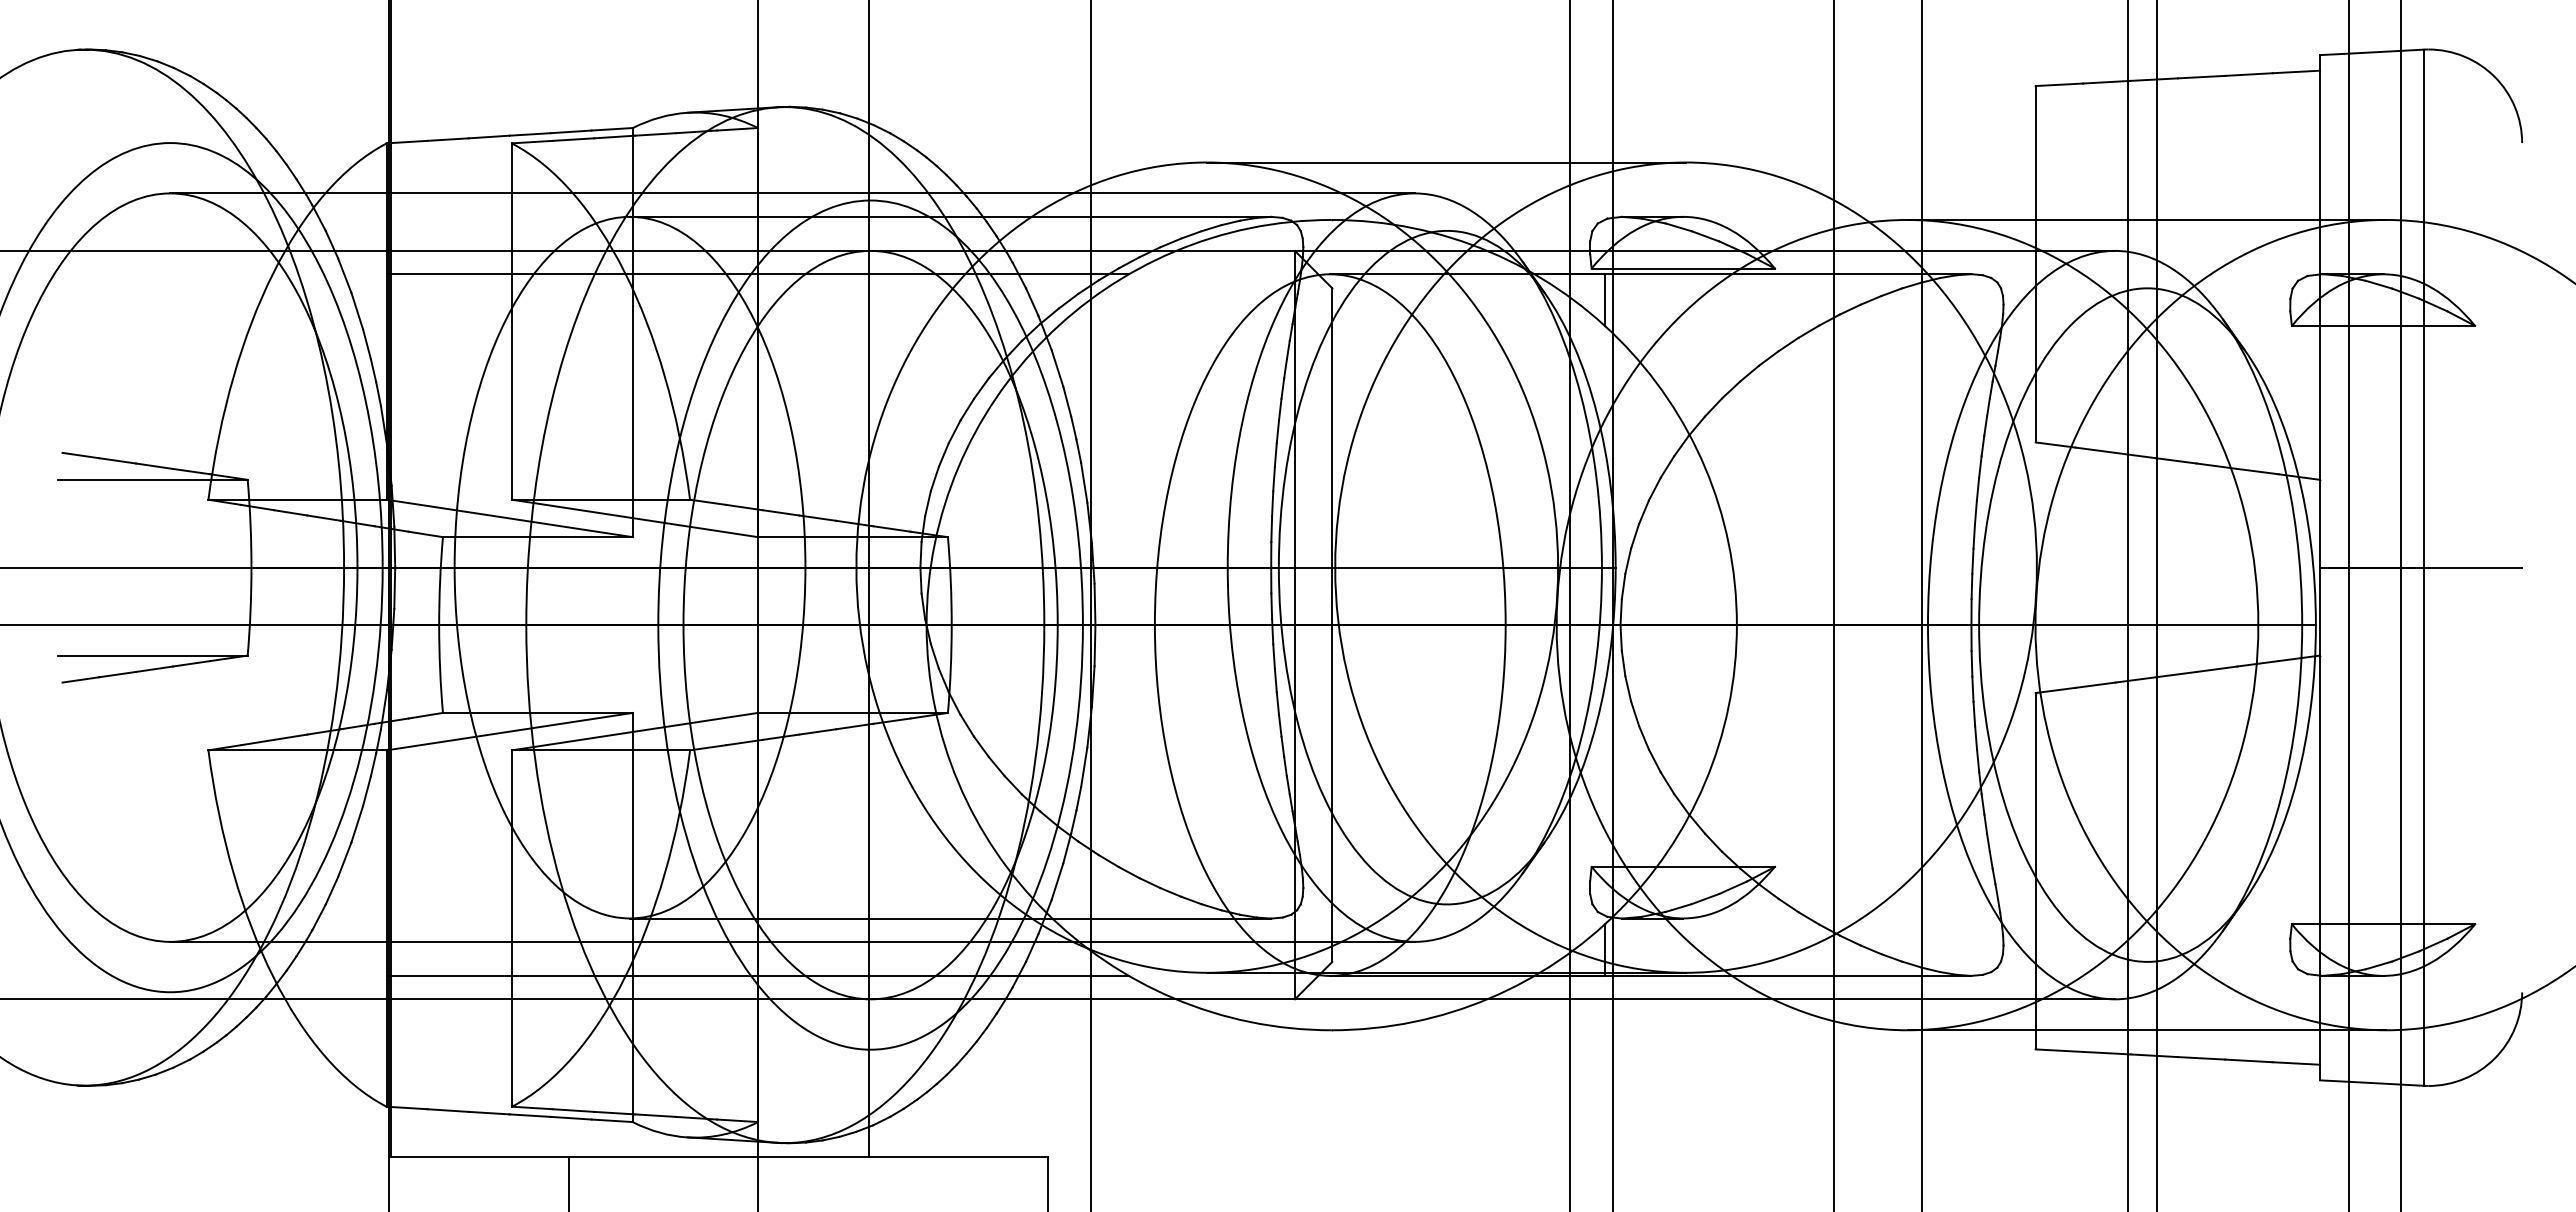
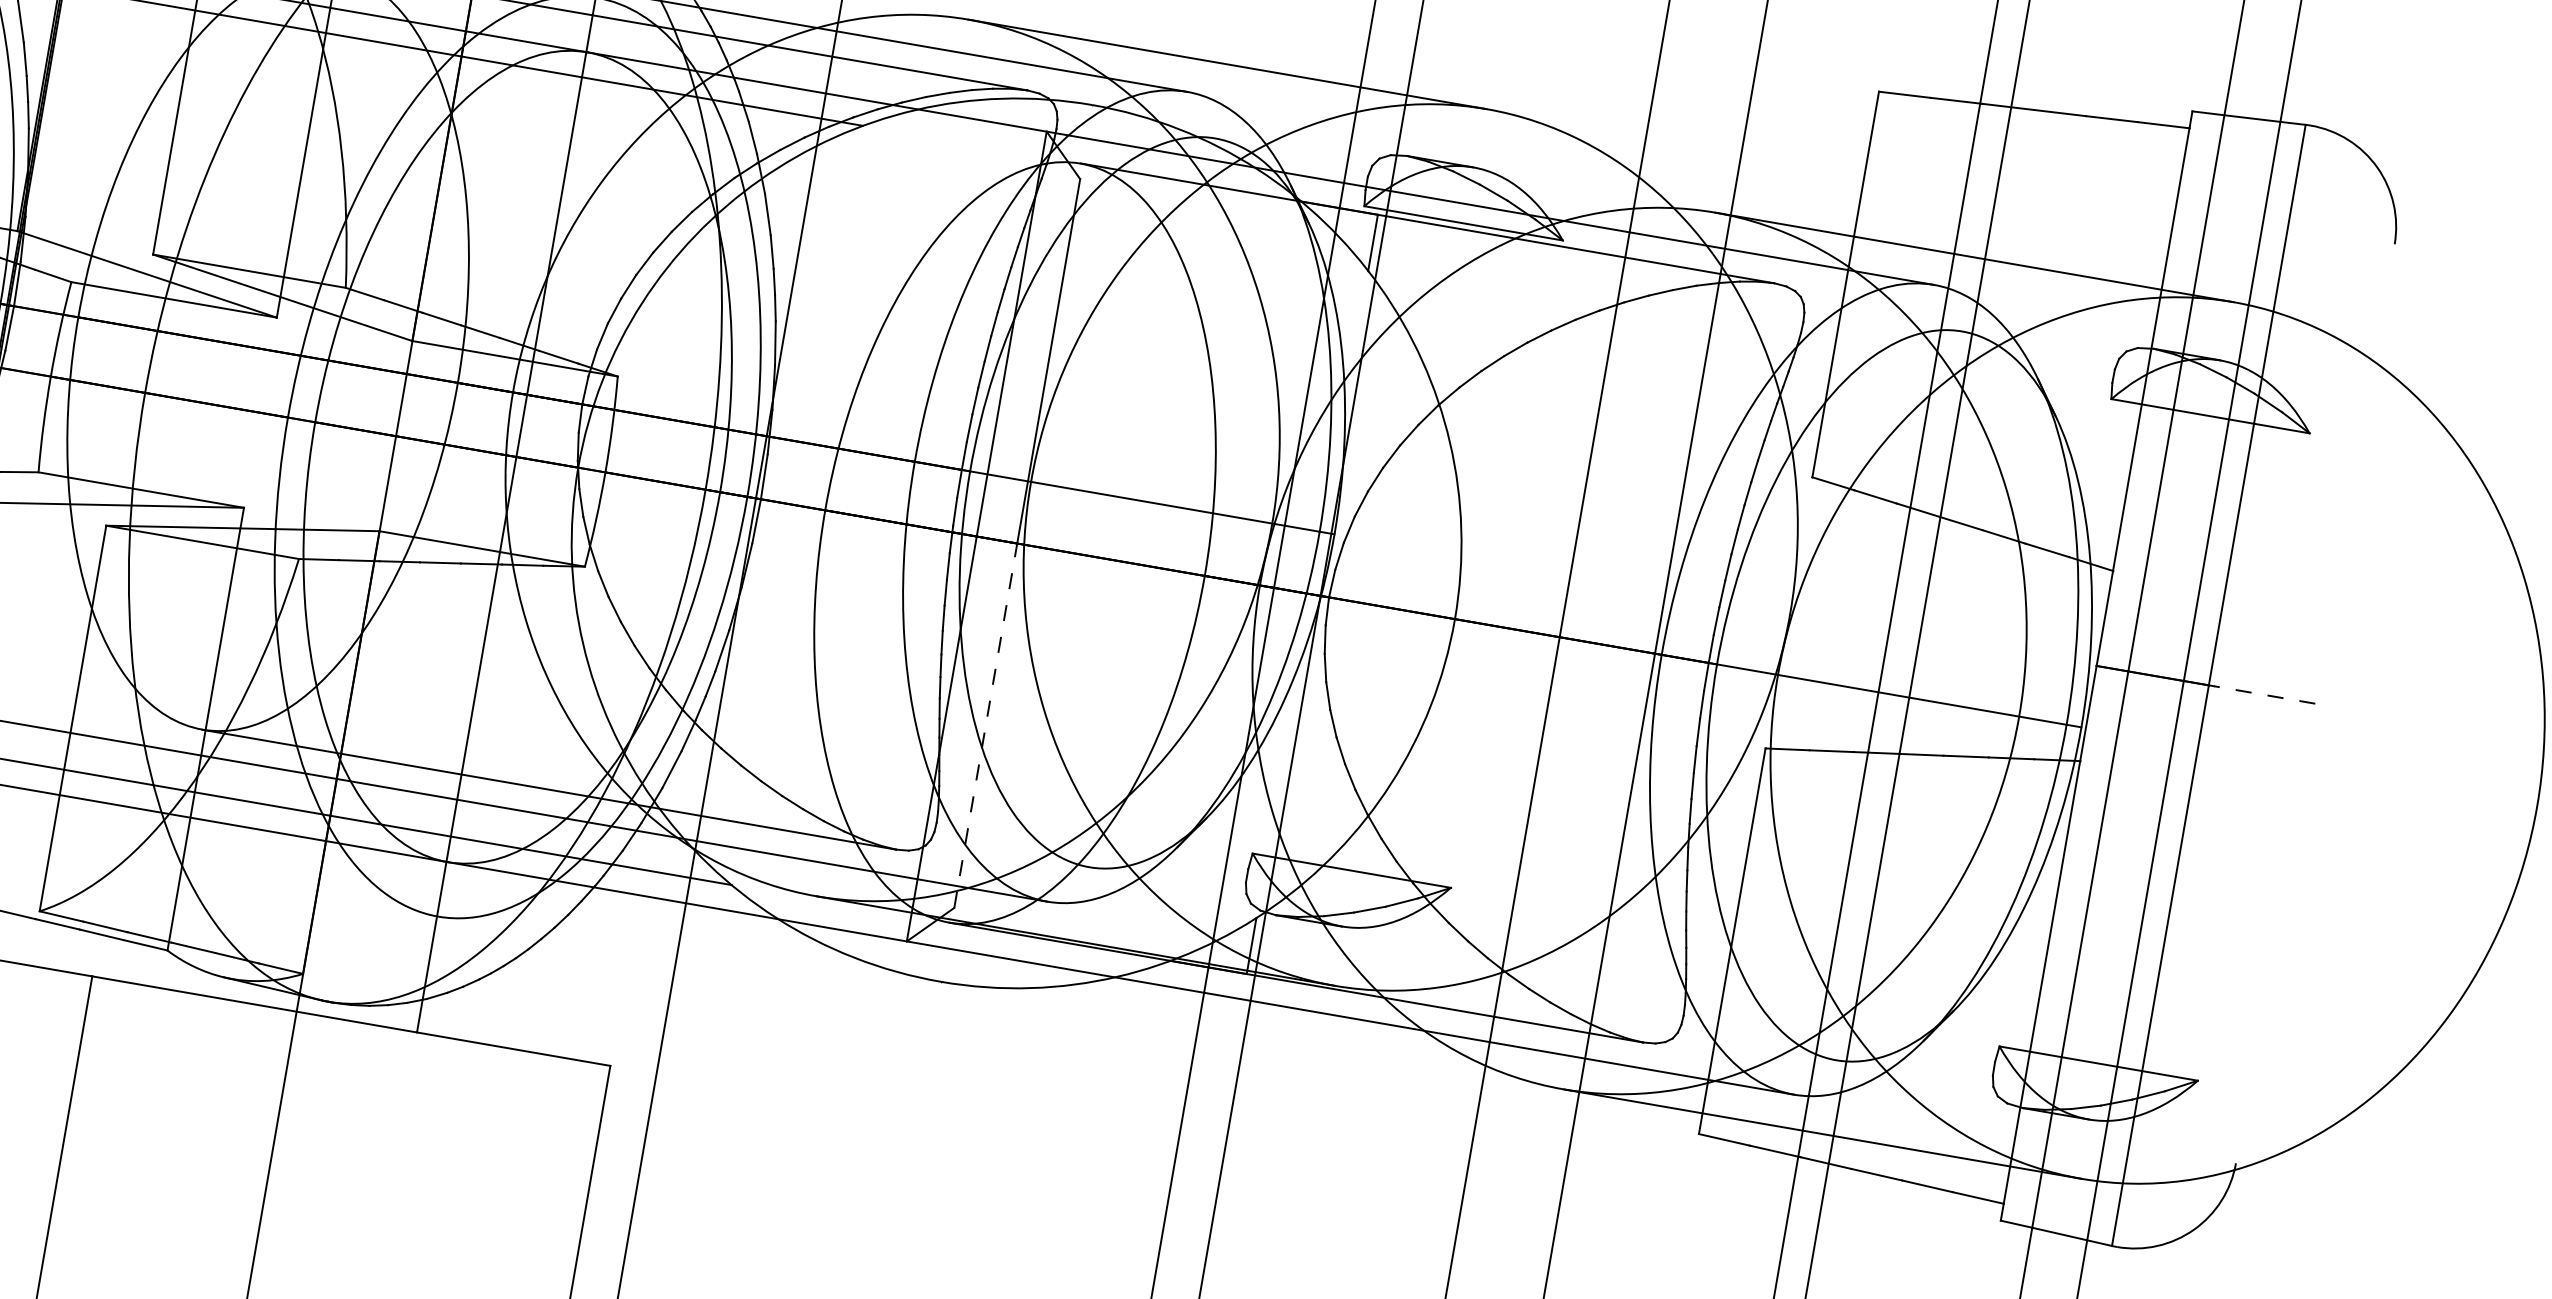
line: (2475, 567) -> (2264, 694), solid -> dashed
line: (1332, 793) -> (985, 725), solid -> dashed

